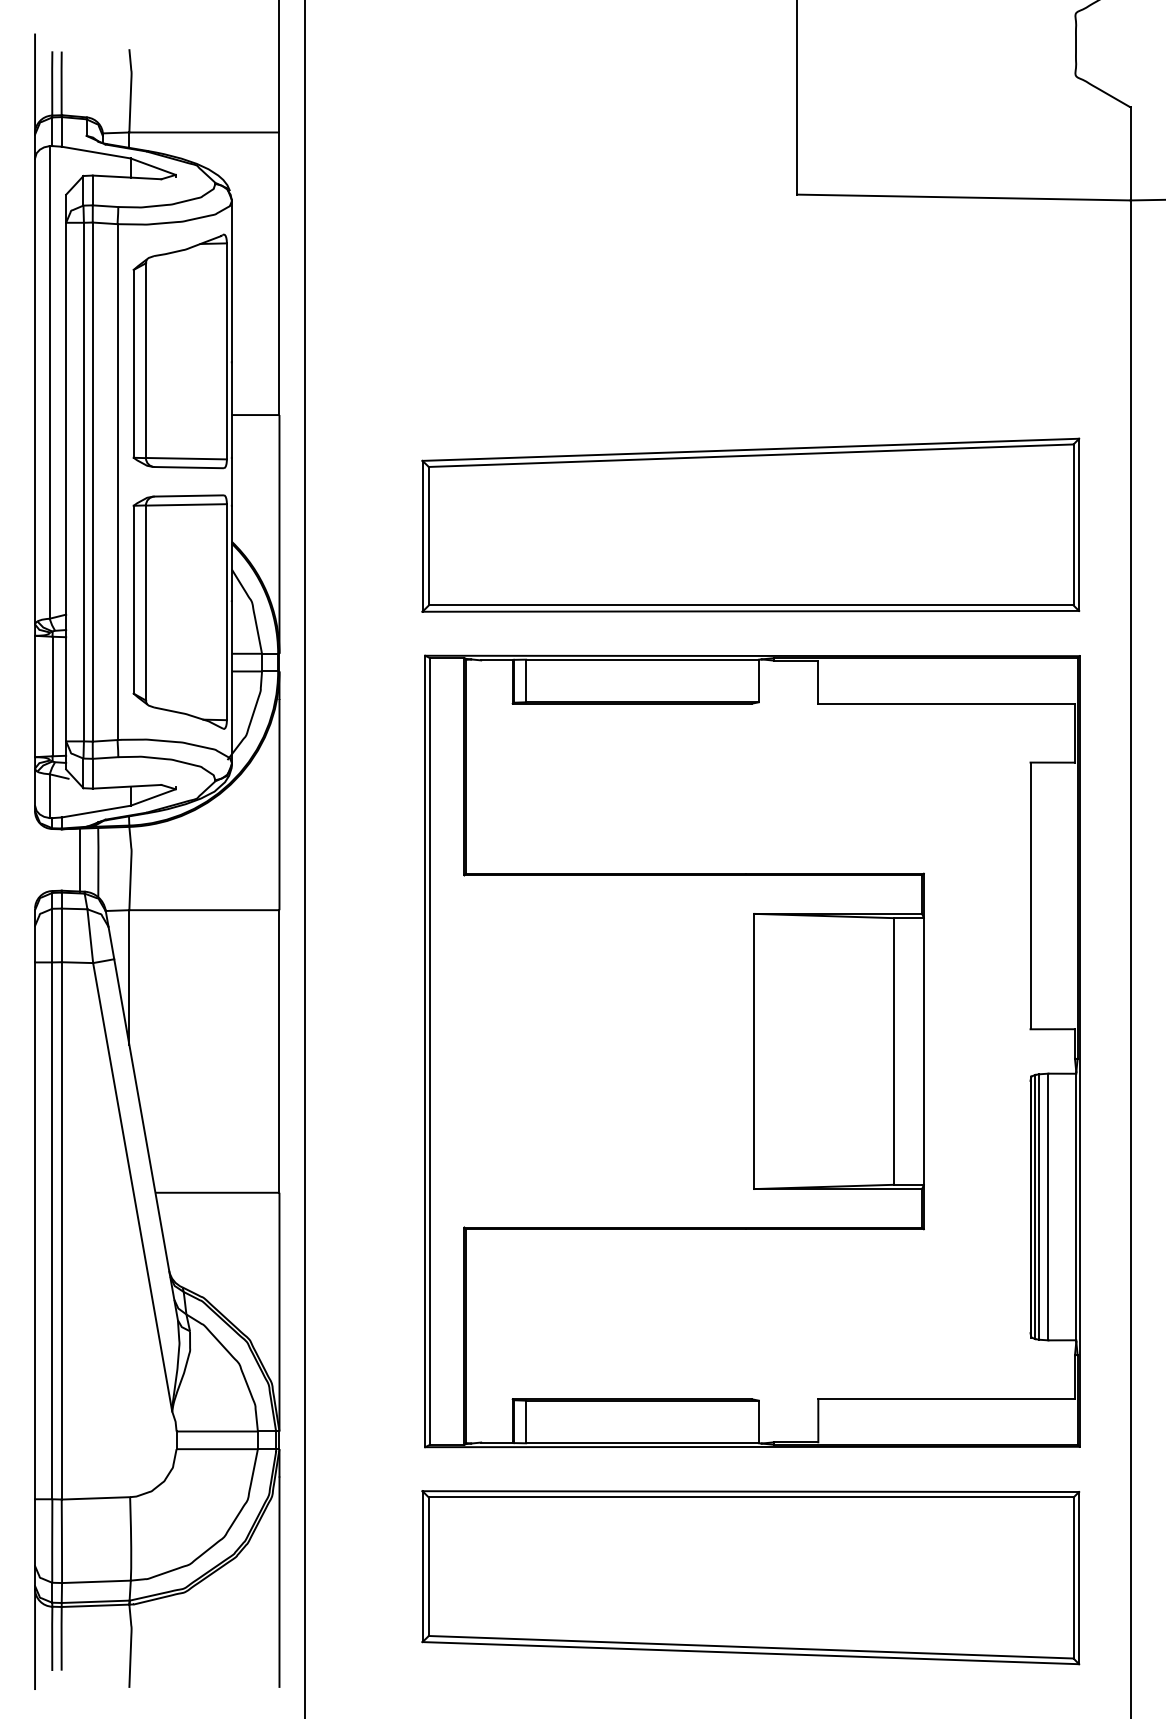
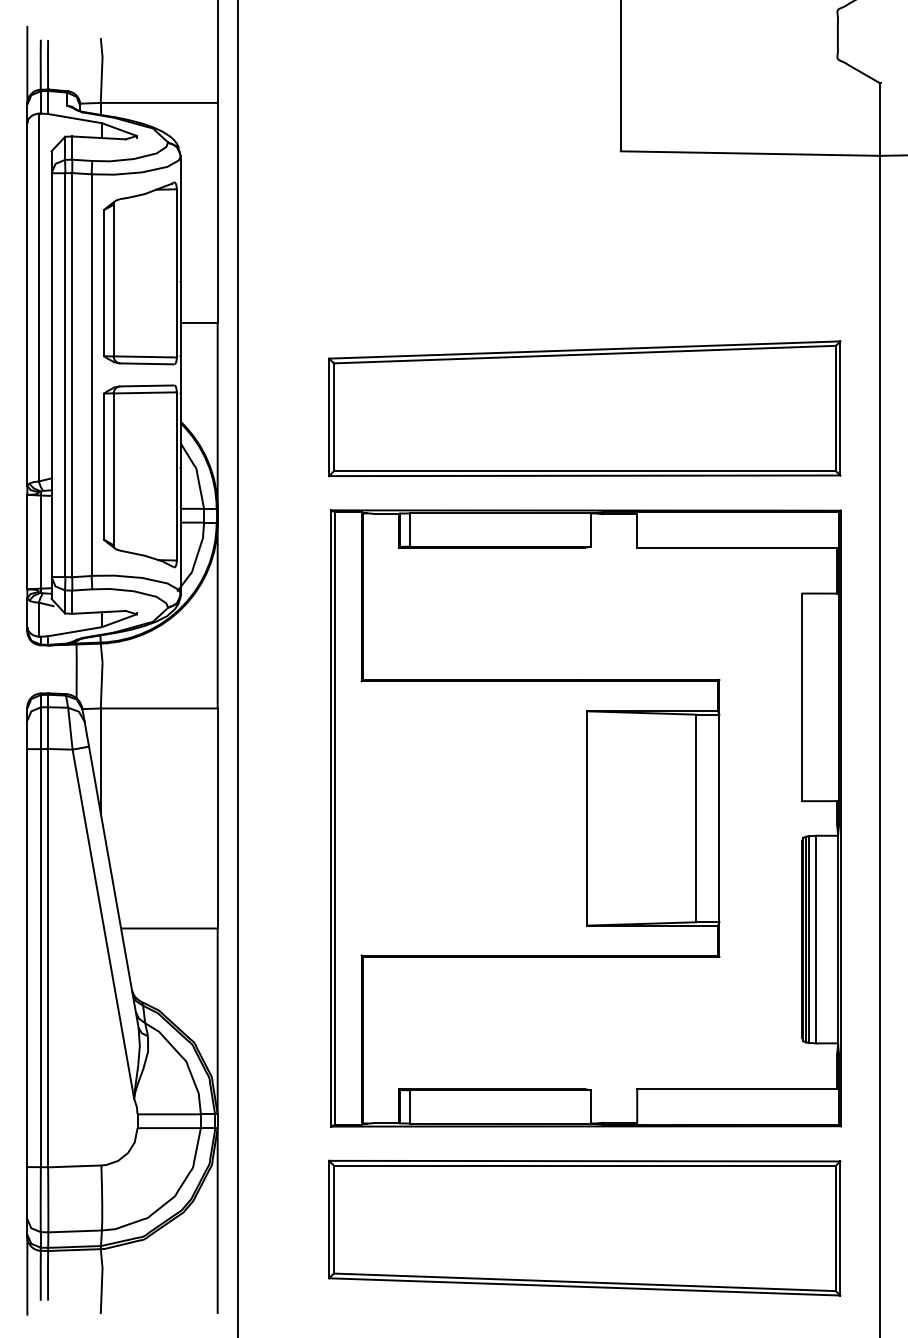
line: (79, 859) -> (61, 669), removed

